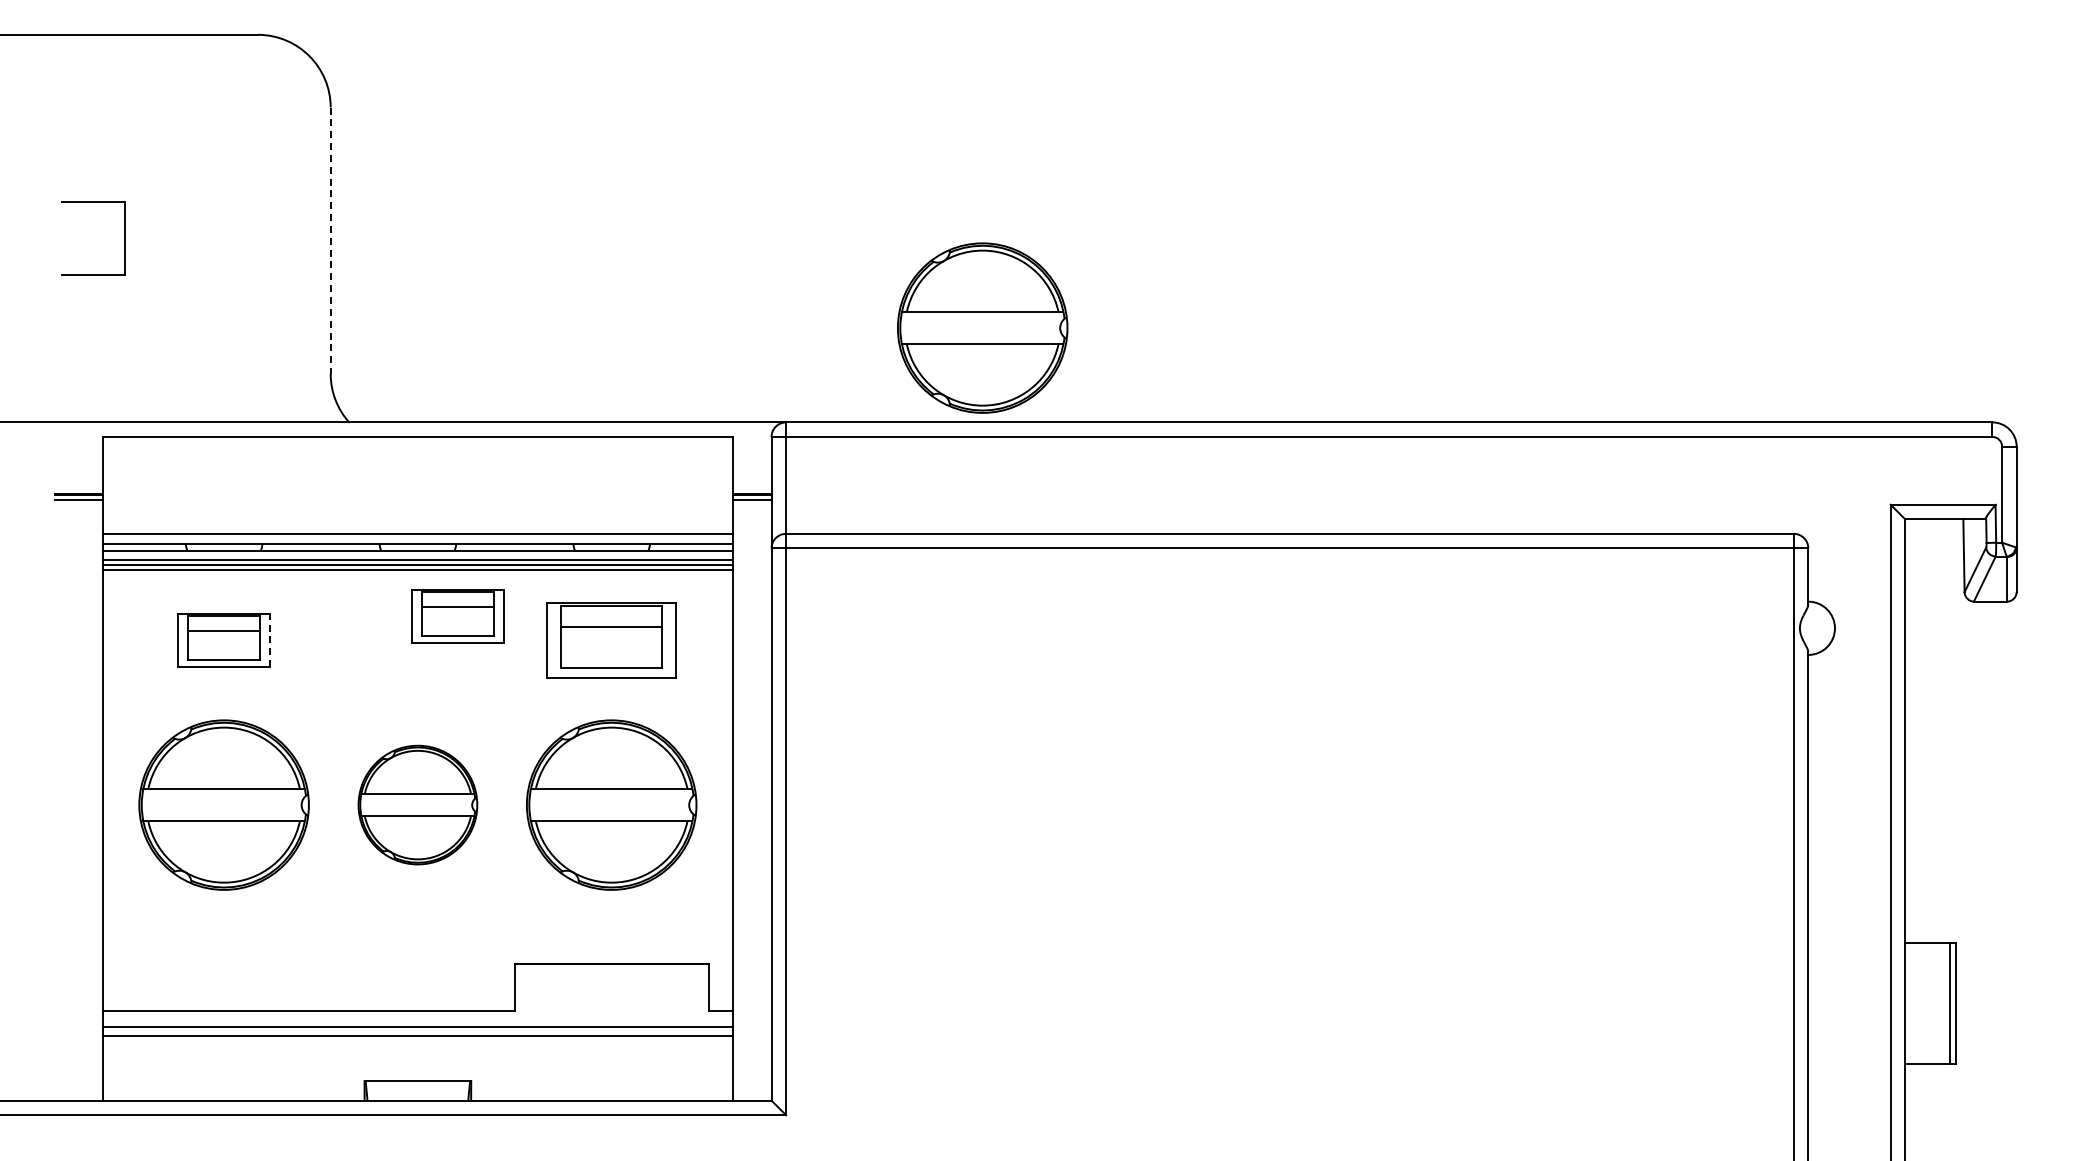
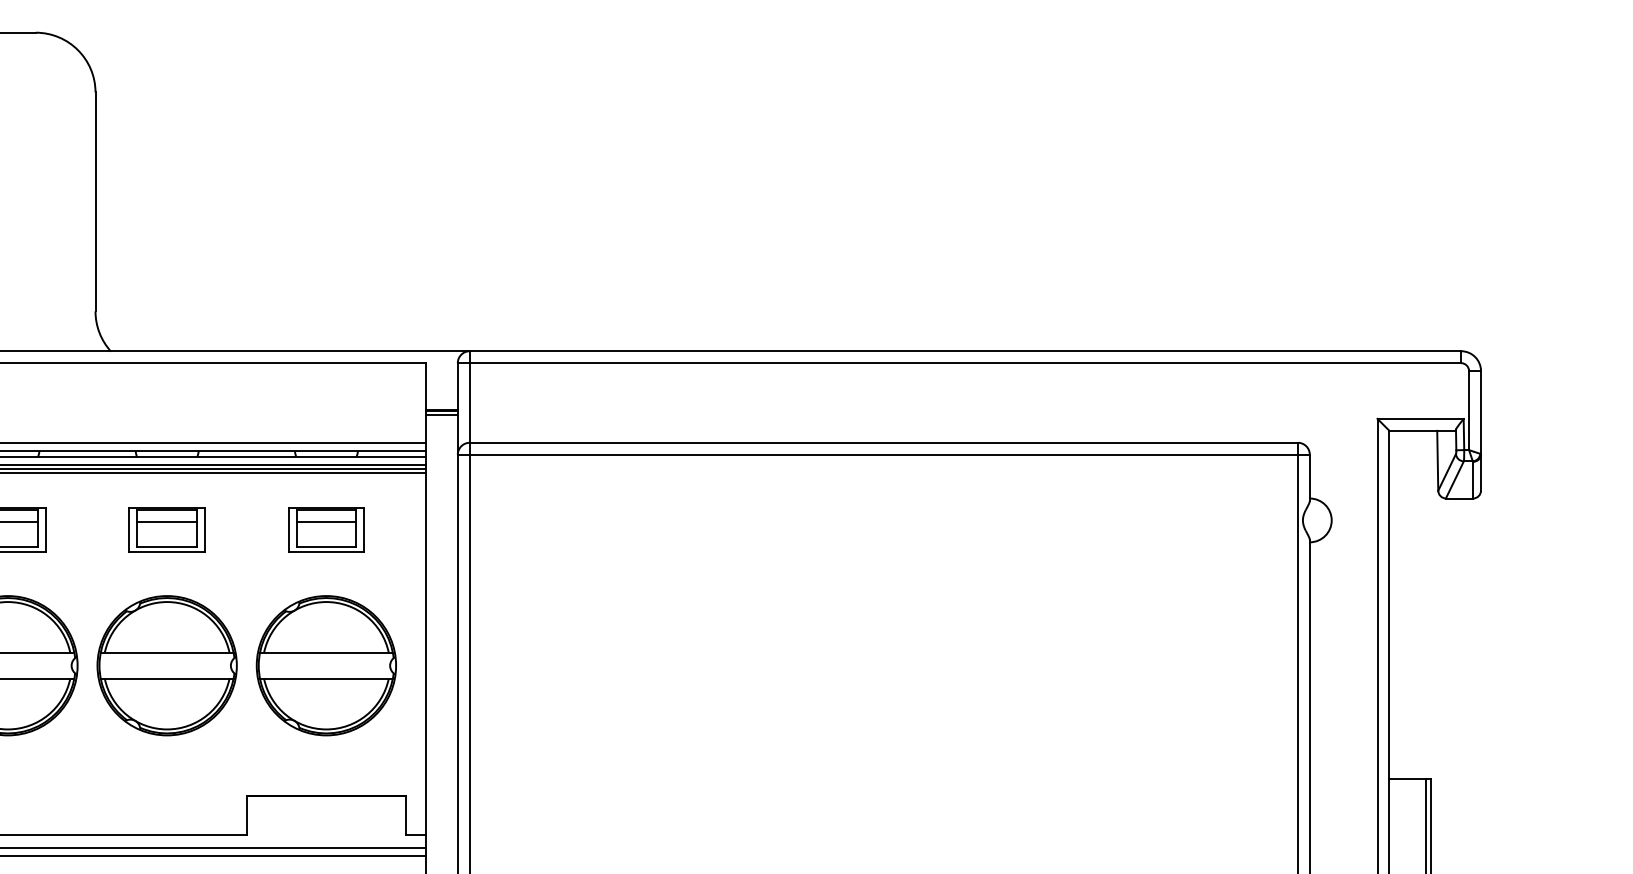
line: (330, 241) -> (95, 202), dashed -> solid
part: (982, 327) -> (631, 273), removed
part: (457, 616) -> (166, 530), moved
line: (270, 640) -> (46, 530), dashed -> solid
part: (611, 640) -> (326, 530), size x0.71
part: (417, 804) -> (166, 665), size x1.43

